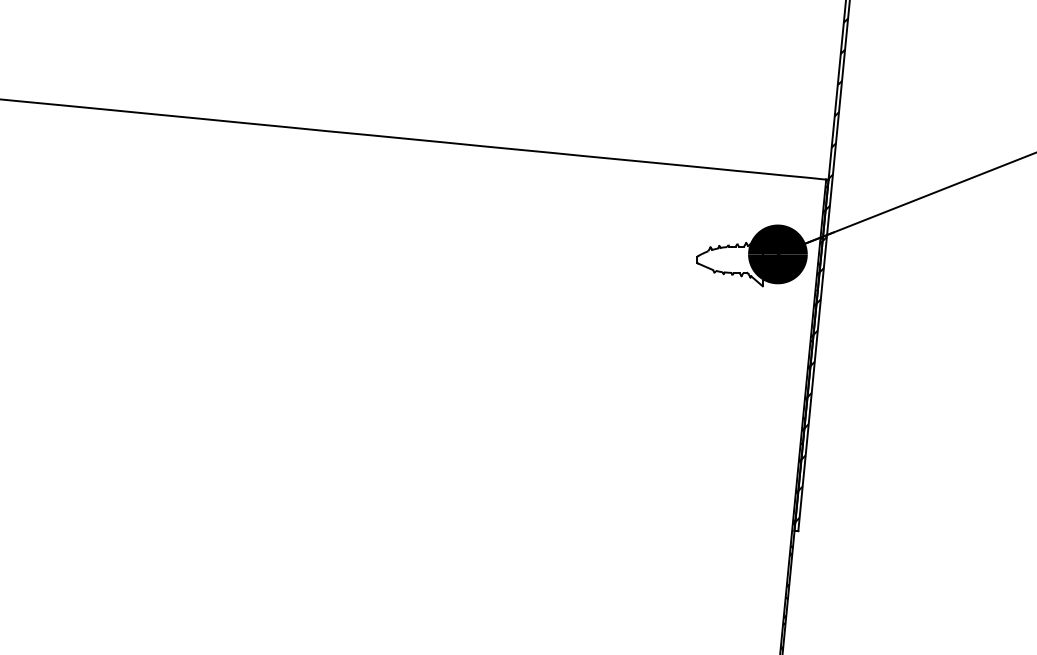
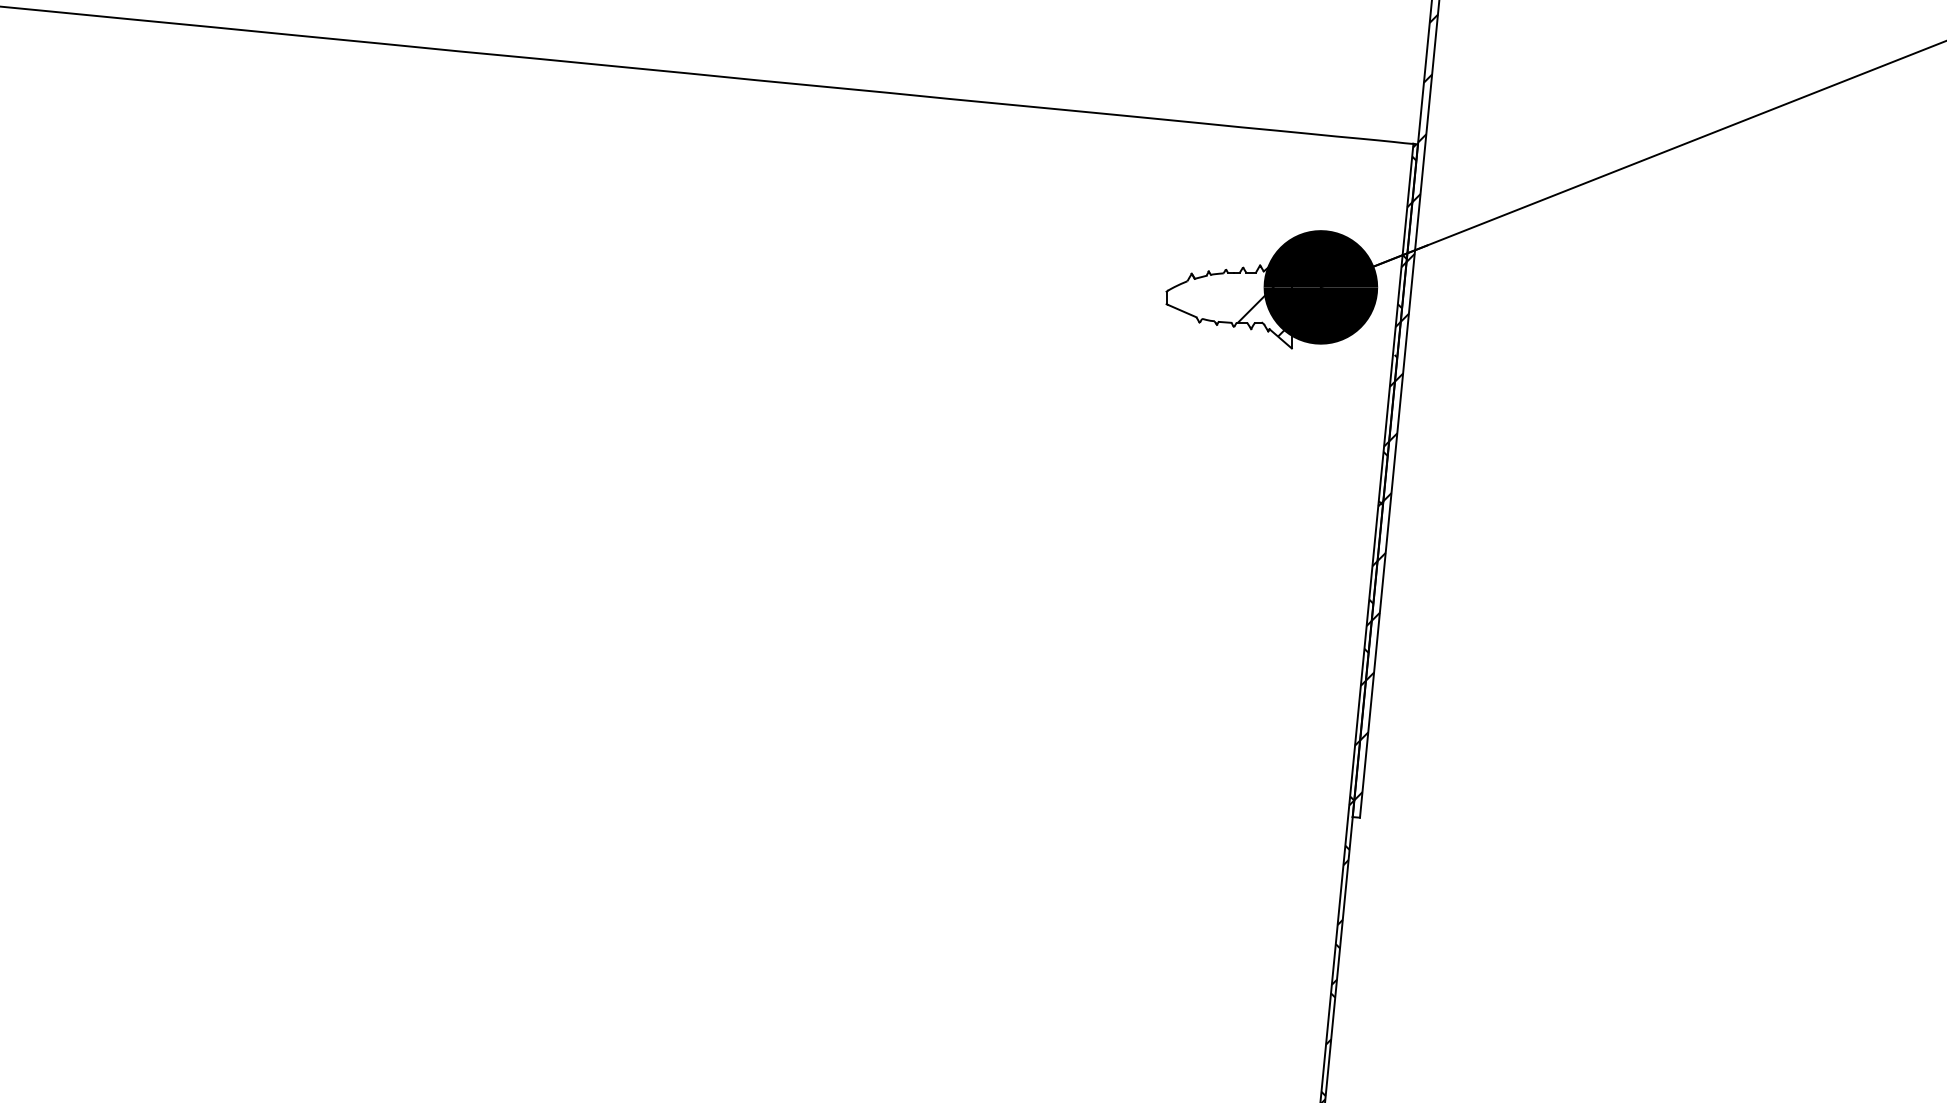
hatch: (747, 262) -> (1262, 302), added

